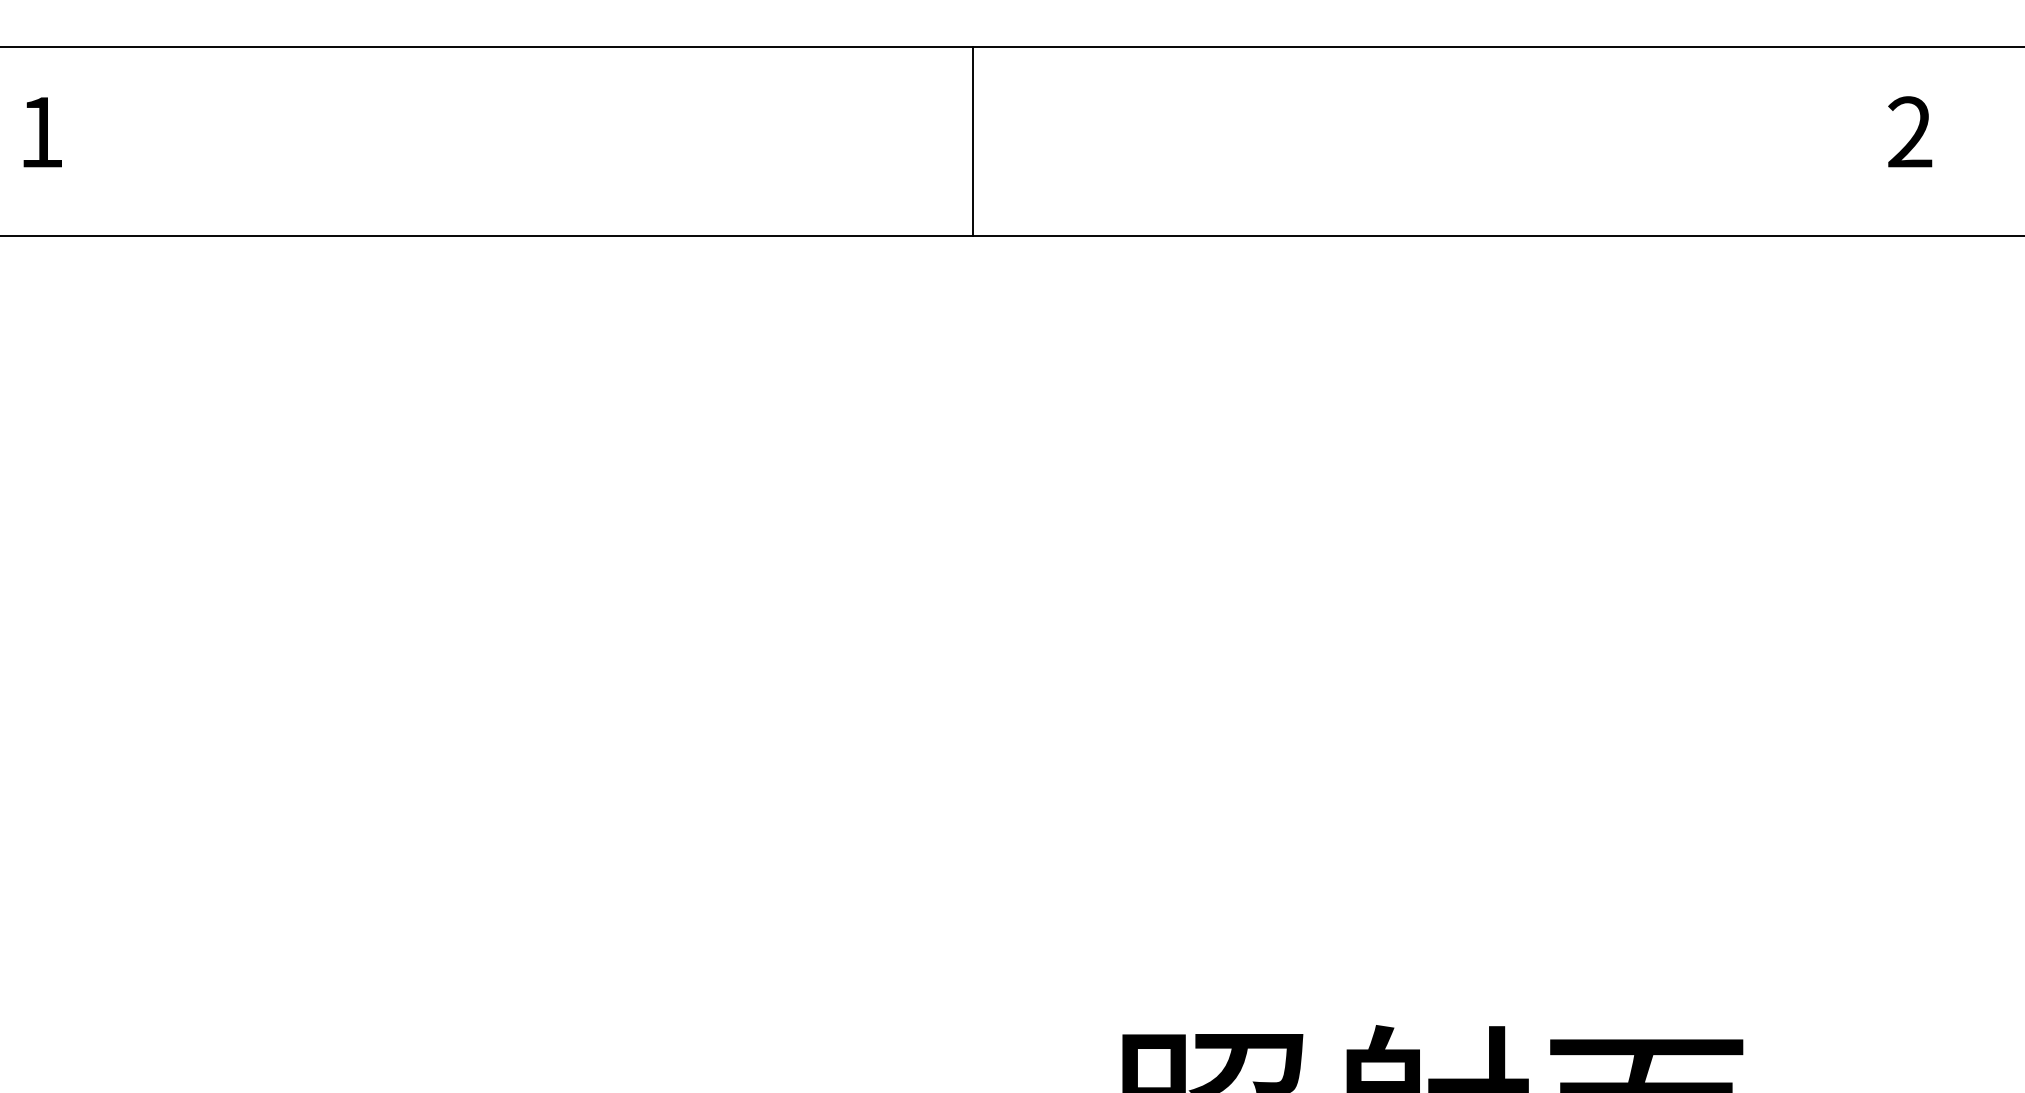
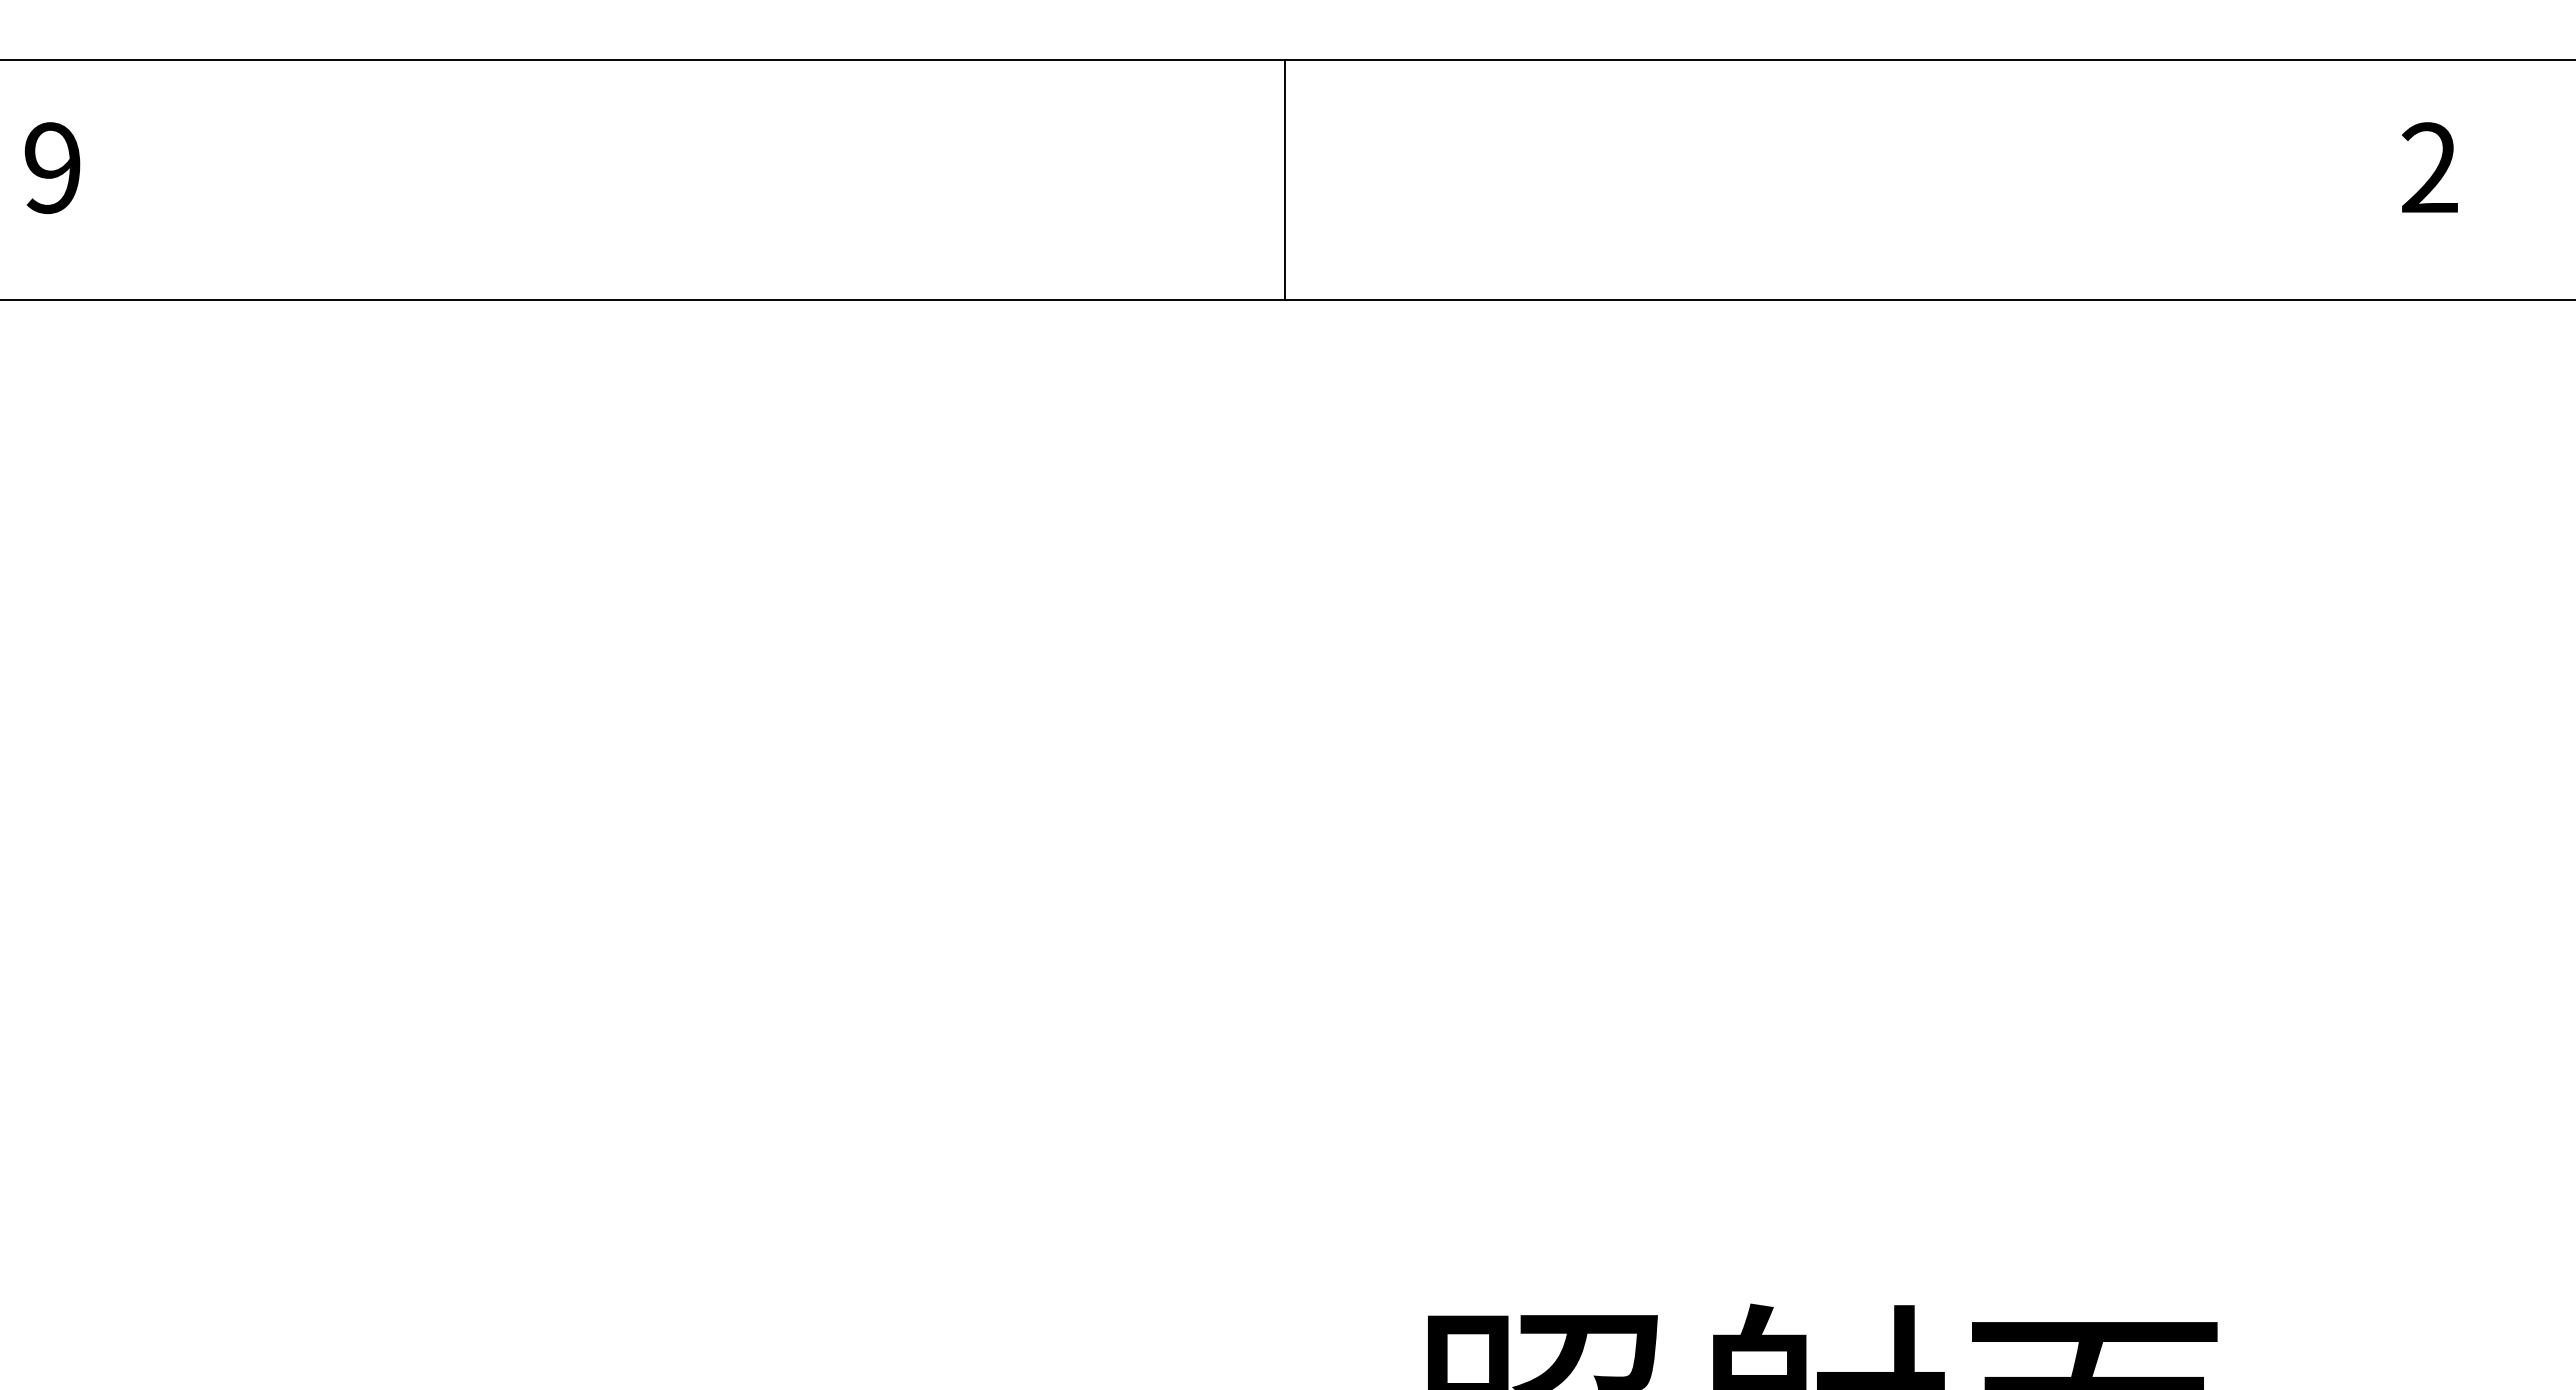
text: (41, 132) -> (52, 168), 1 -> 9
line: (973, 141) -> (1285, 179), moved

